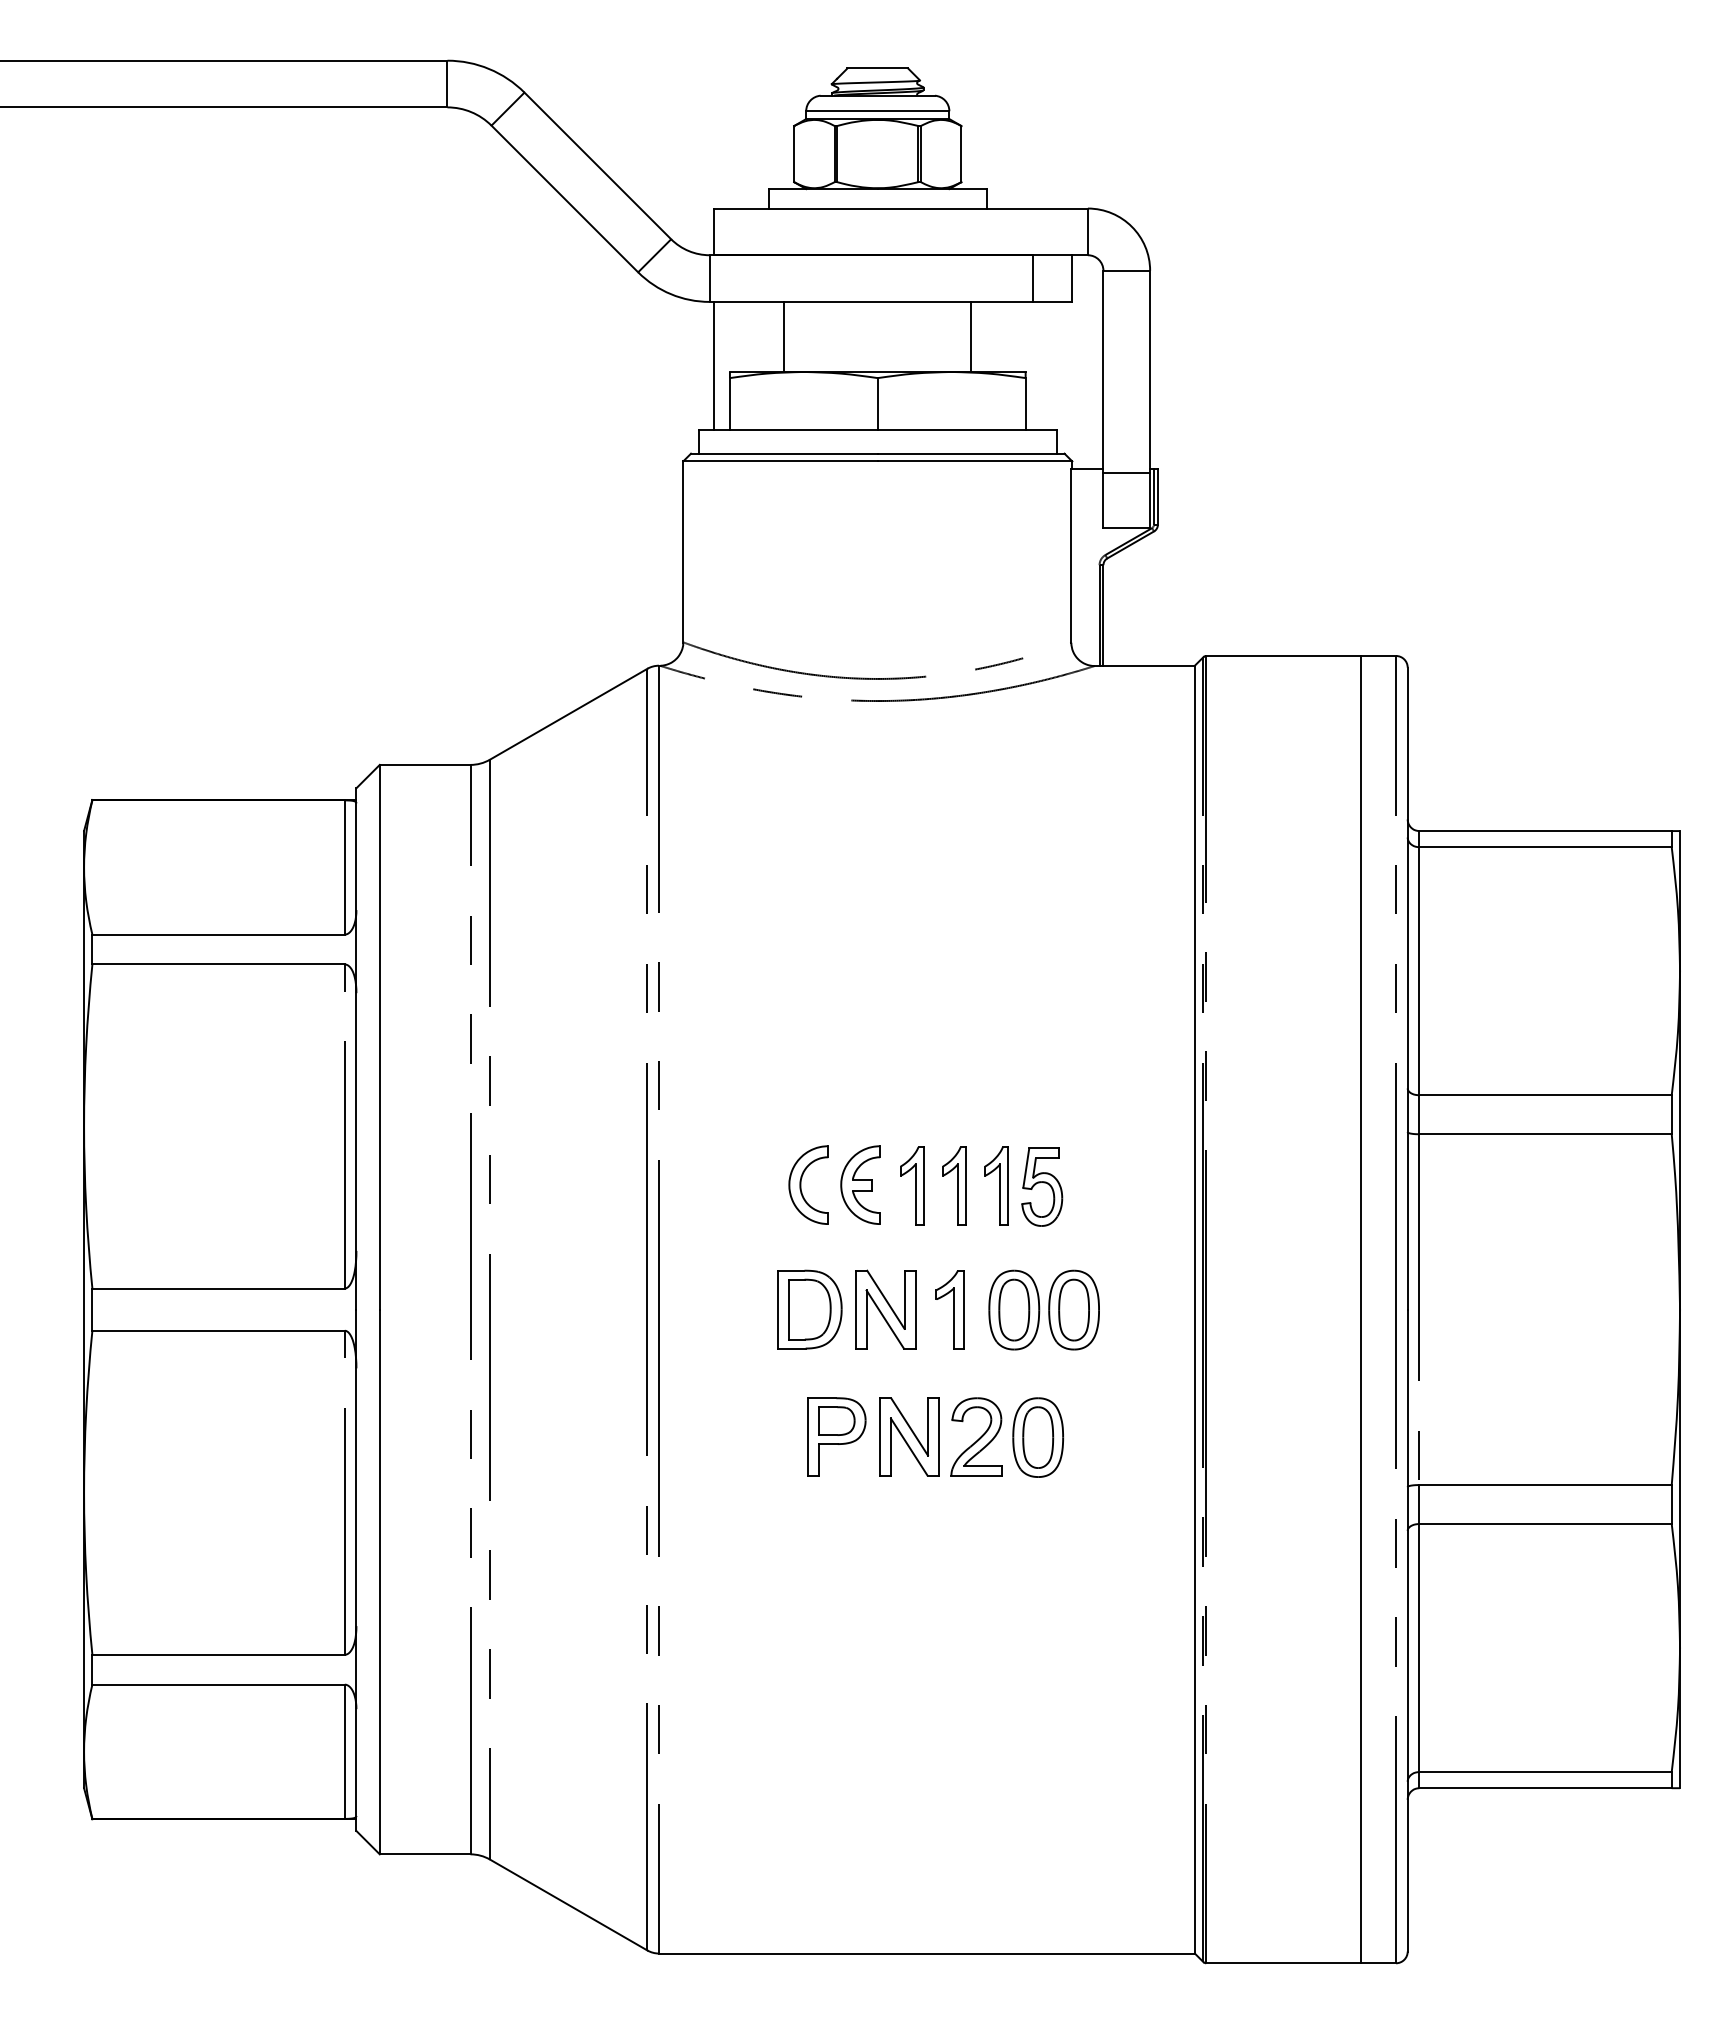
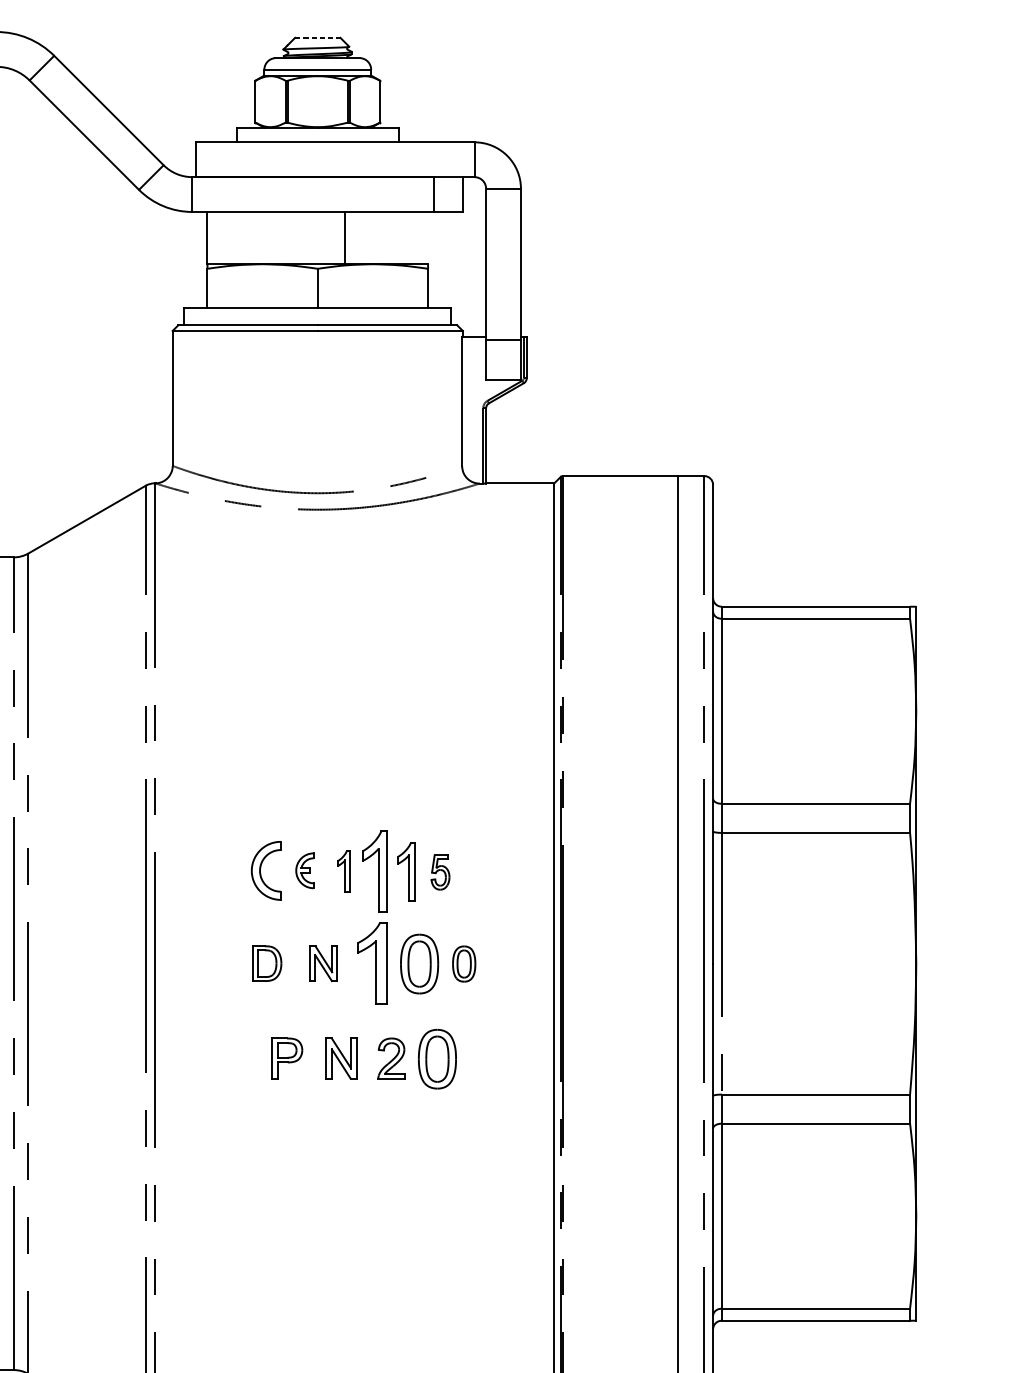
line: (878, 68) -> (318, 37), solid -> dashed
line: (784, 336) -> (207, 237), moved
line: (971, 336) -> (345, 237), moved
line: (714, 365) -> (195, 259), removed
part: (860, 1184) -> (304, 870), size x0.6
part: (912, 1185) -> (343, 871), size x0.7
part: (954, 1185) -> (375, 871), size x1.4
part: (1042, 1186) -> (440, 871), size x0.6
part: (809, 1309) -> (266, 963), size x0.6
part: (885, 1309) -> (323, 963), size x0.6
part: (949, 1309) -> (371, 963), size x1.4
part: (1073, 1309) -> (463, 963), size x0.6
part: (836, 1436) -> (286, 1058), size x0.7
part: (909, 1436) -> (341, 1058), size x0.7
part: (976, 1436) -> (391, 1058), size x0.7

